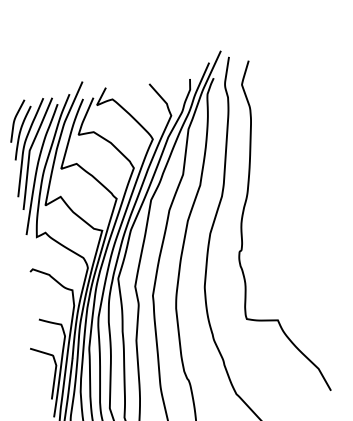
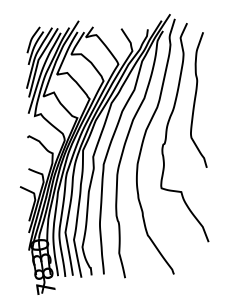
curve: (279, 172) -> (196, 97), added

